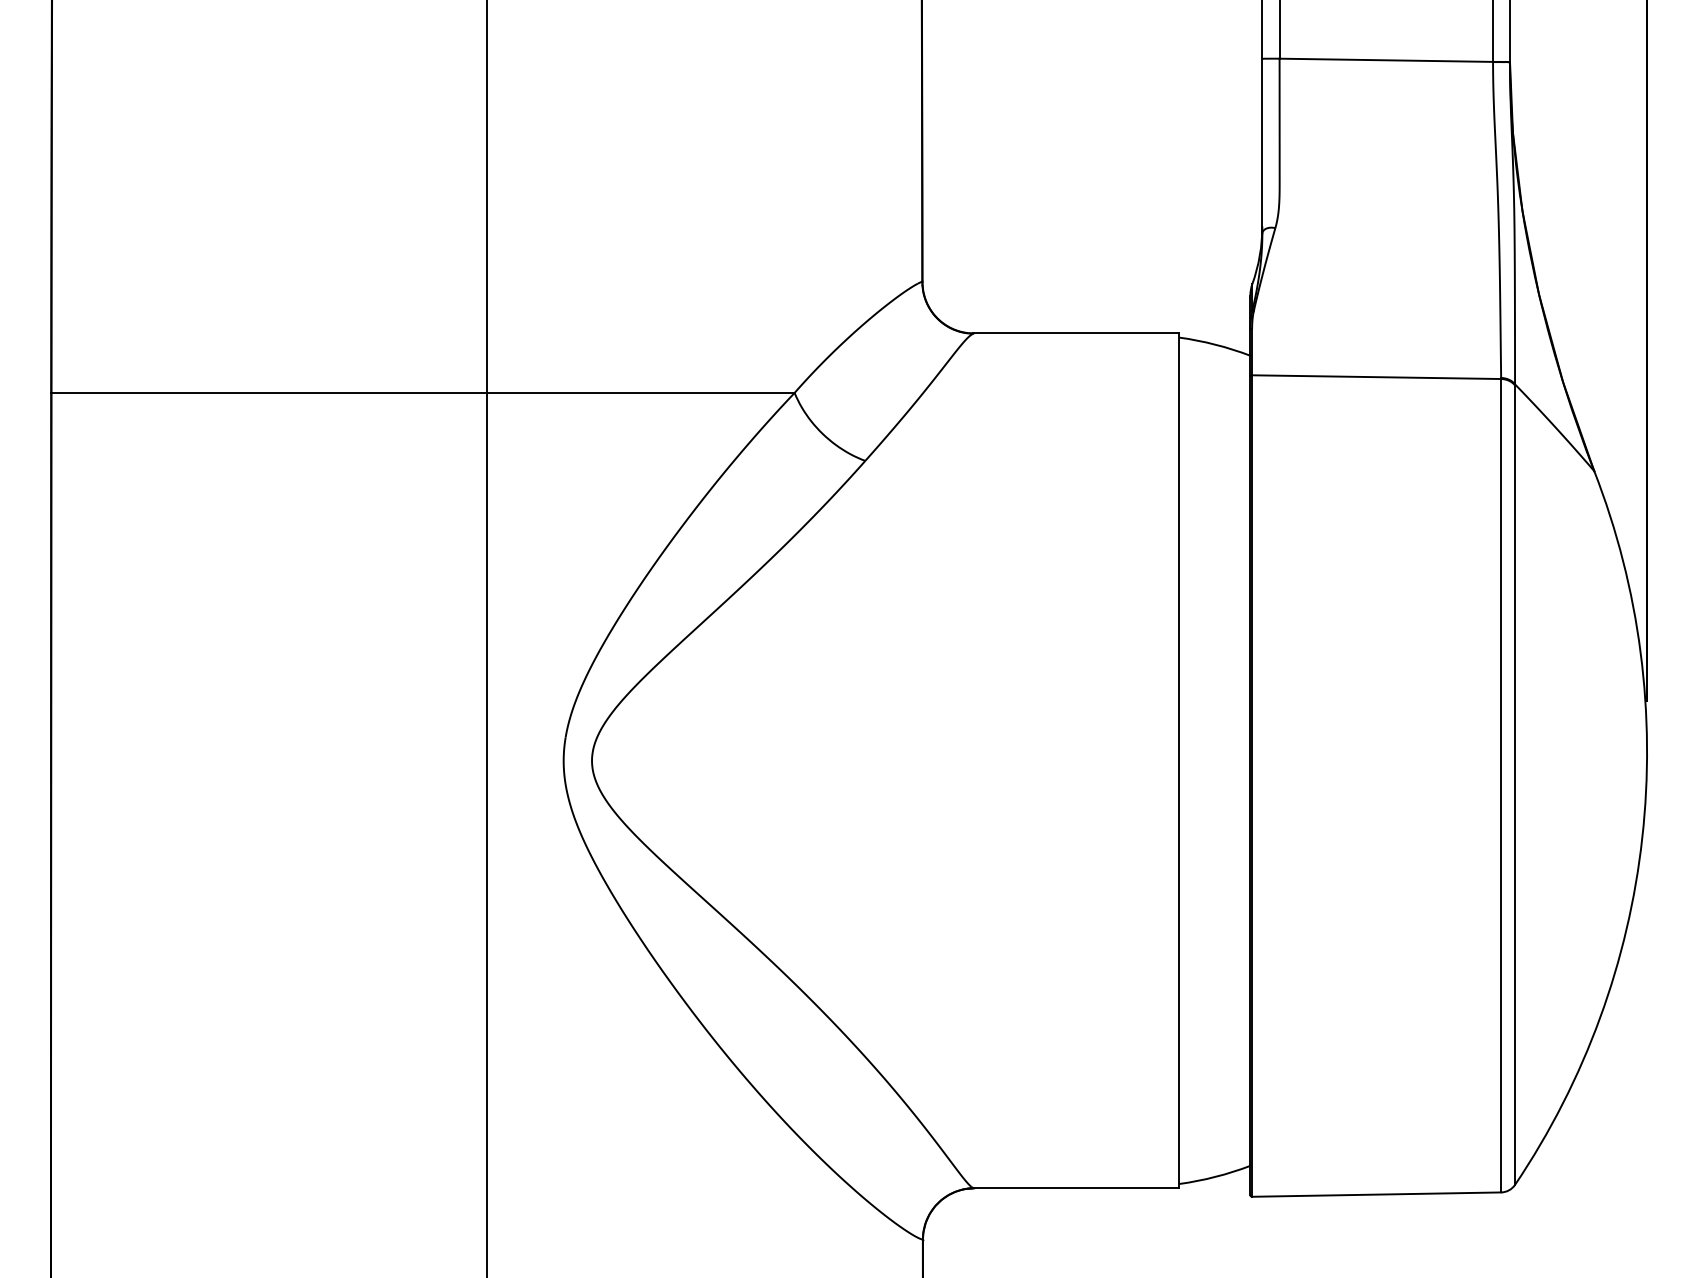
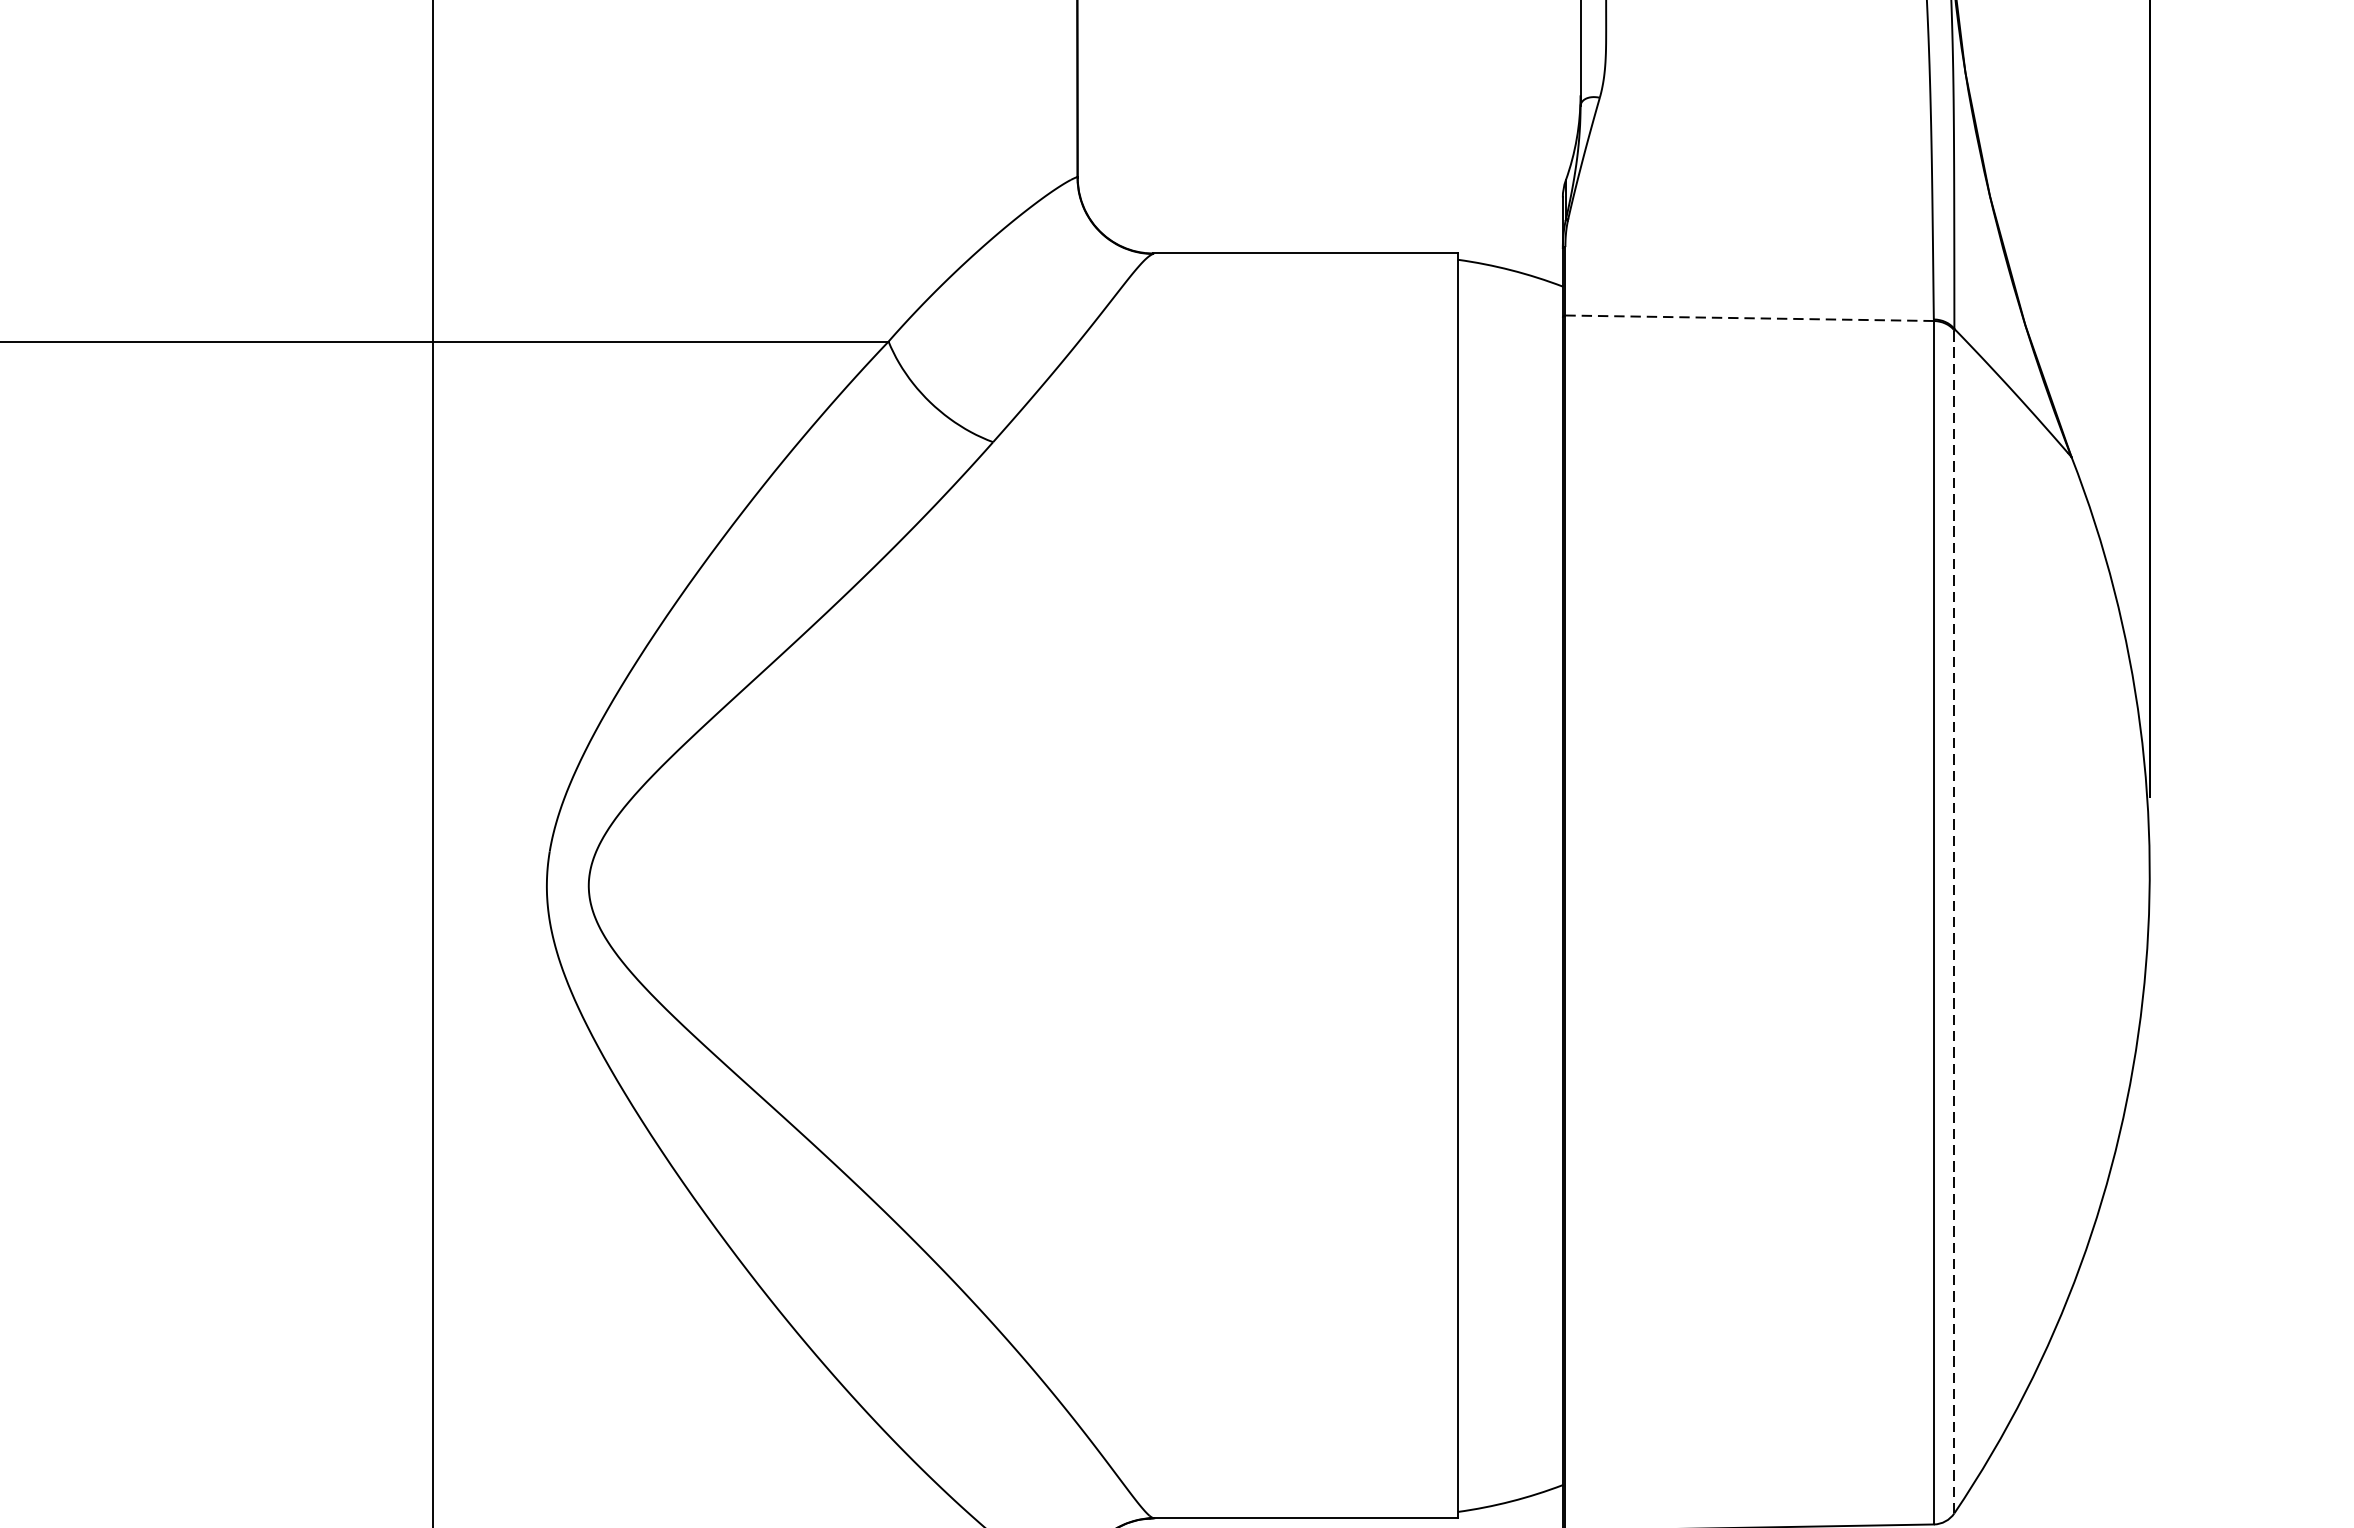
line: (1376, 377) -> (1749, 318), solid -> dashed
line: (1515, 785) -> (1955, 922), solid -> dashed

